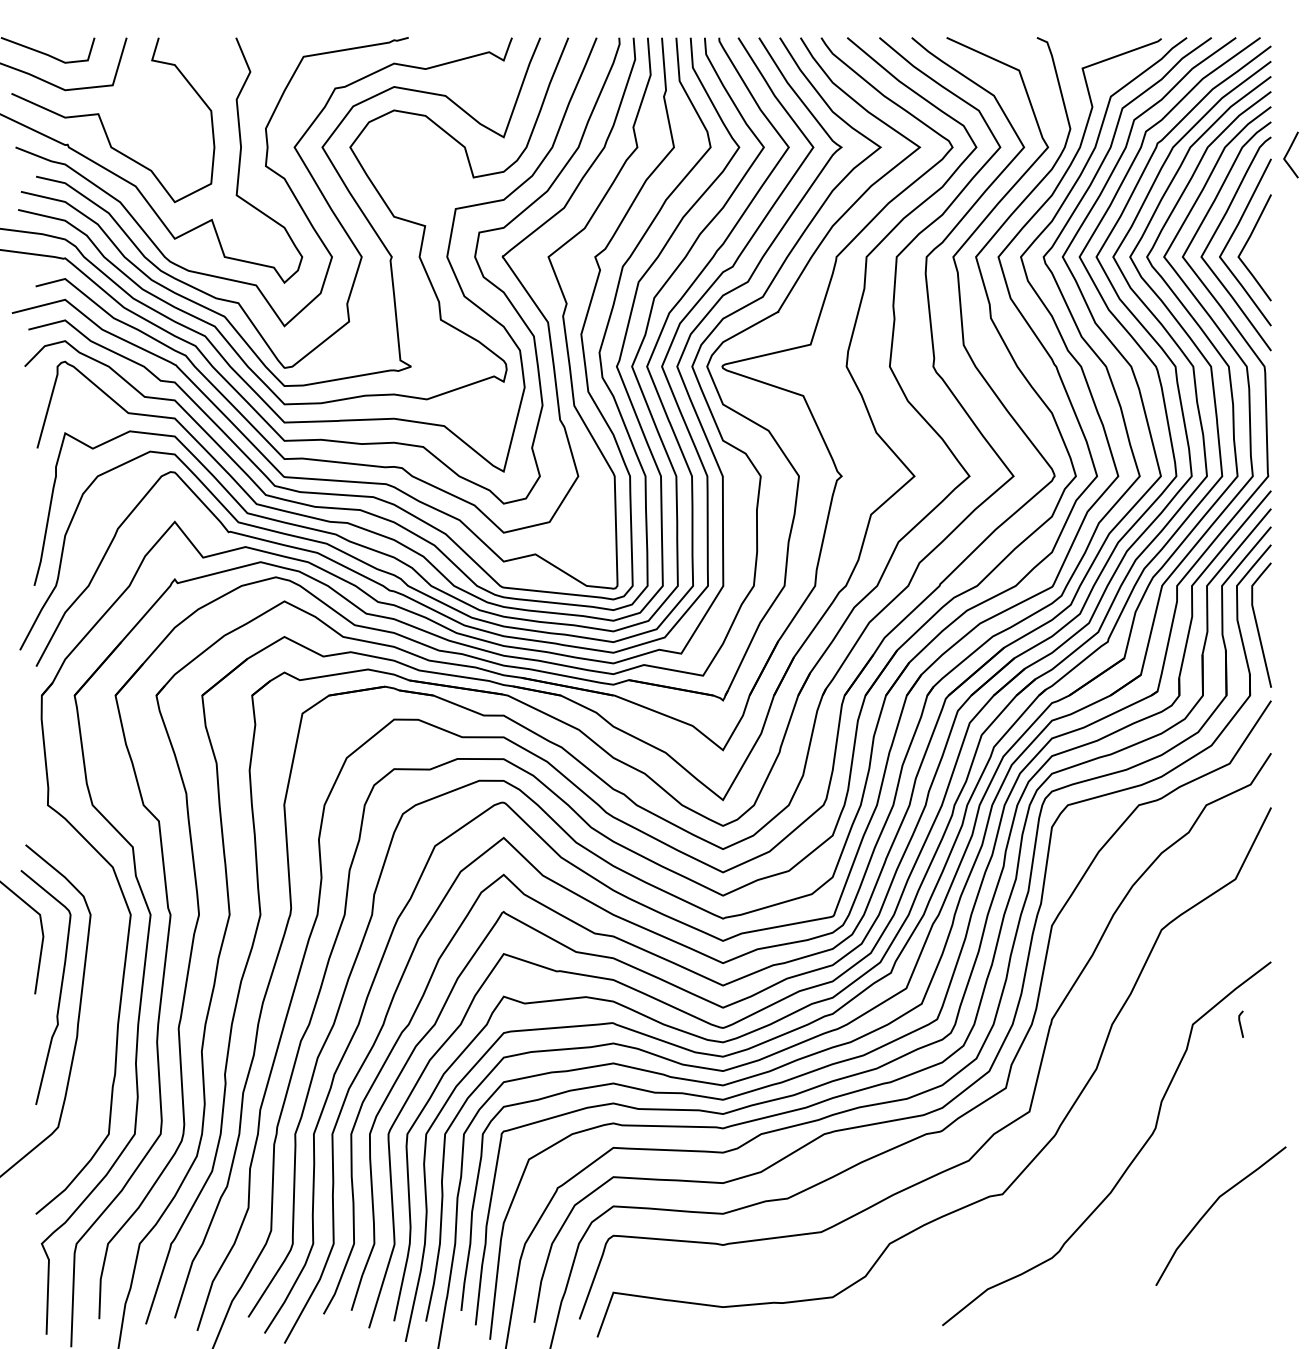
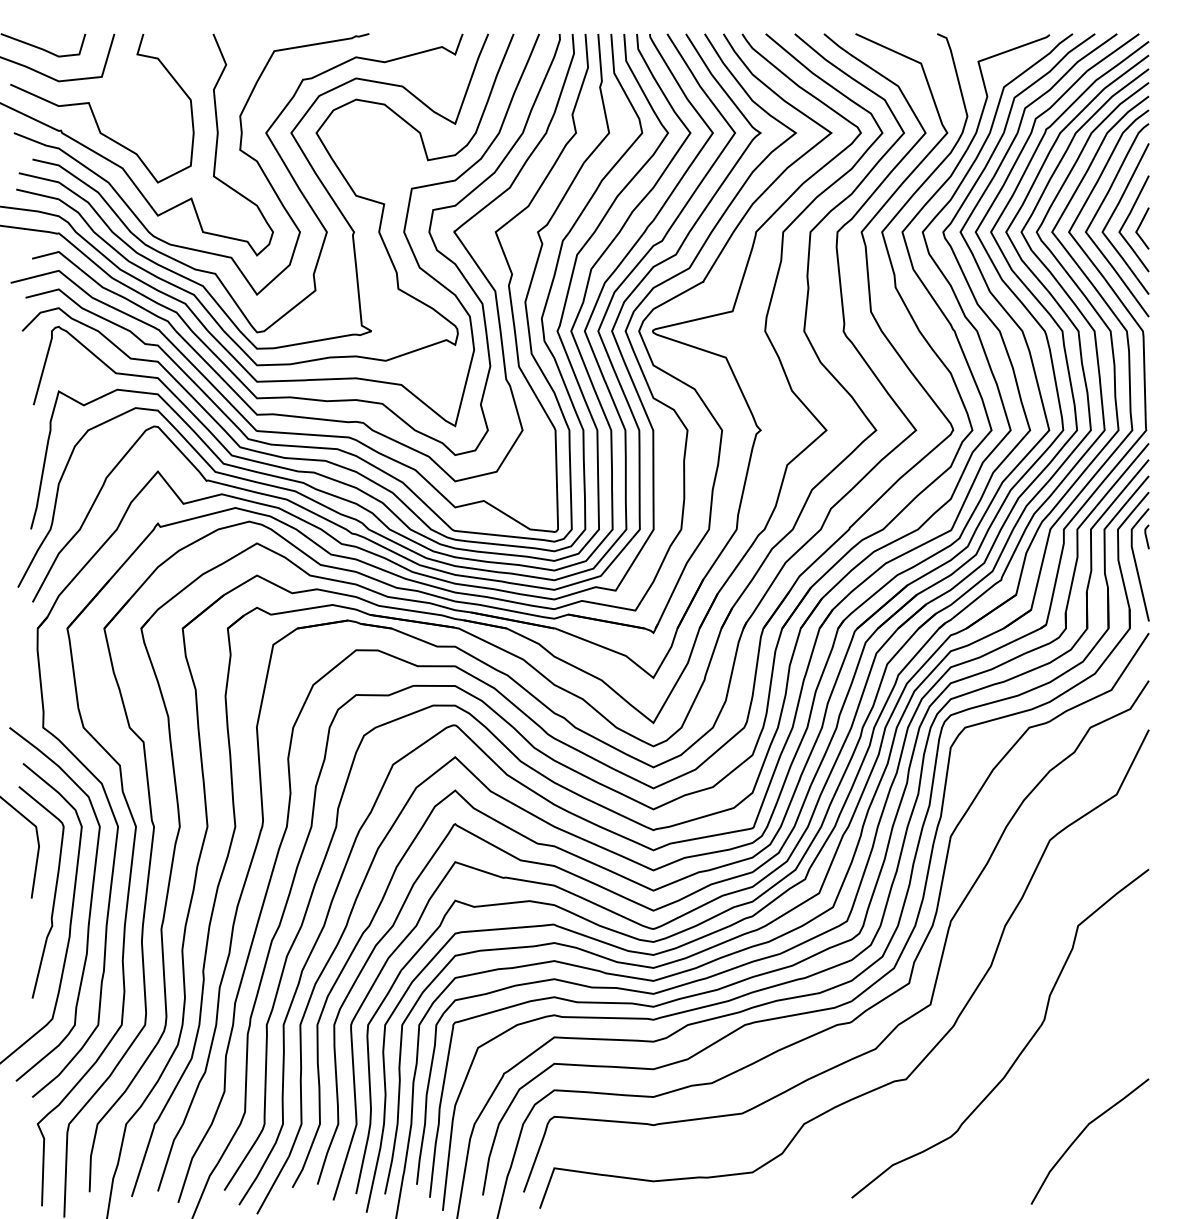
line: (1288, 153) -> (1140, 227), moved
curve: (99, 1001) -> (89, 905), added
line: (1240, 1023) -> (1146, 536), moved
curve: (1211, 1208) -> (1081, 1134), moved

